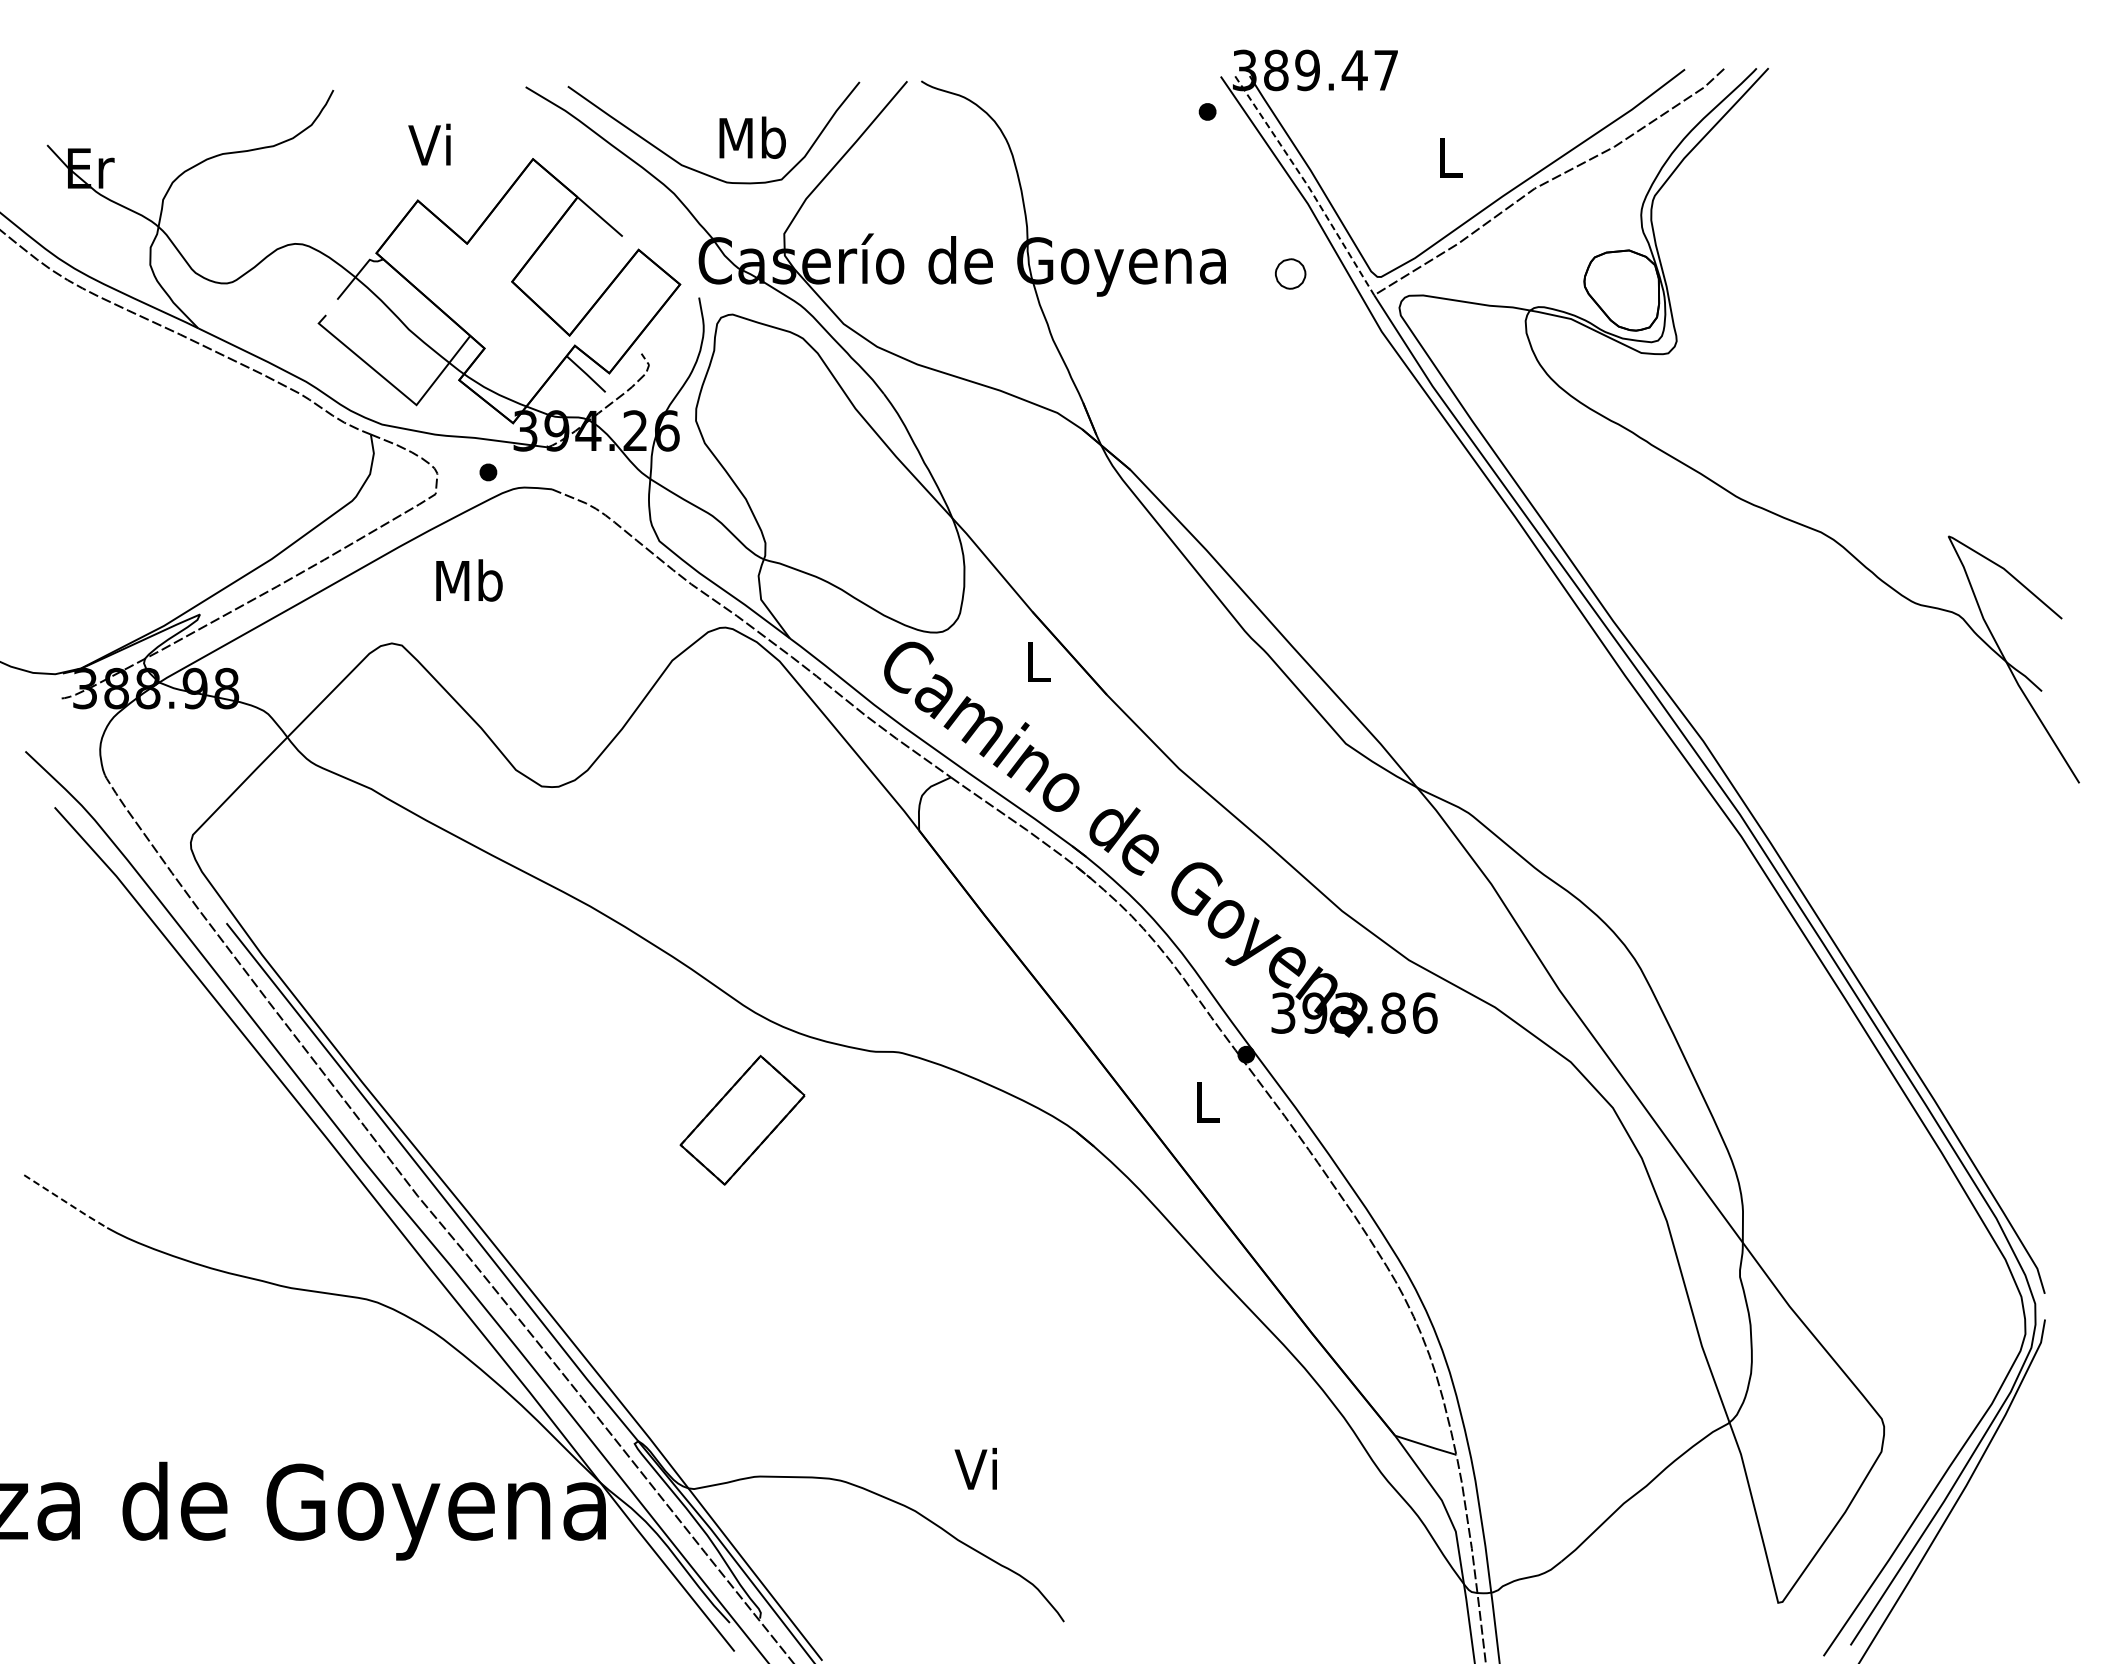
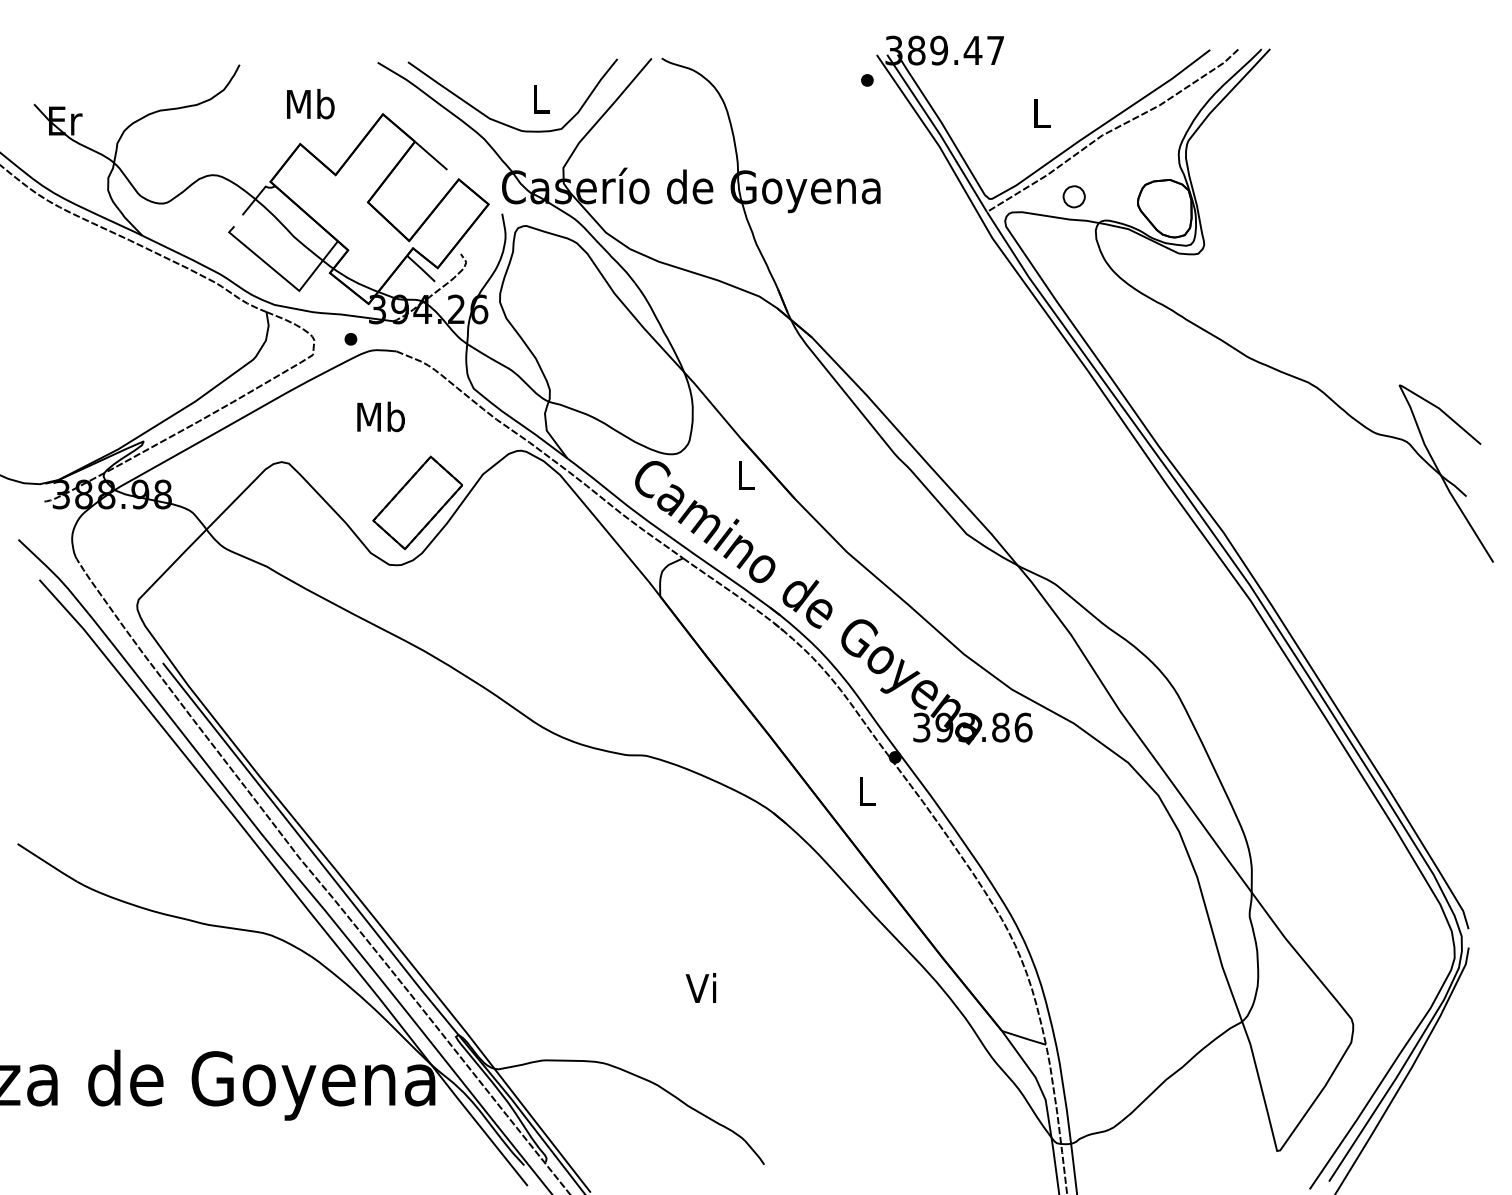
text: (752, 137) -> (540, 98), Mb -> L
text: (432, 144) -> (310, 103), Vi -> Mb
line: (1307, 184) -> (939, 132), dashed -> solid
part: (1290, 273) -> (1074, 196), moved
text: (469, 580) -> (381, 416), moved
part: (742, 1119) -> (417, 502), moved
line: (65, 1202) -> (47, 863), dashed -> solid
text: (975, 1468) -> (700, 987), moved

